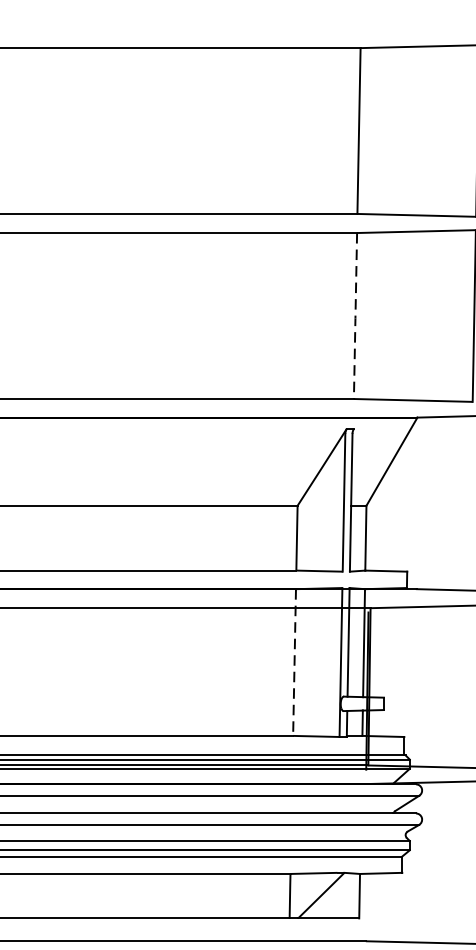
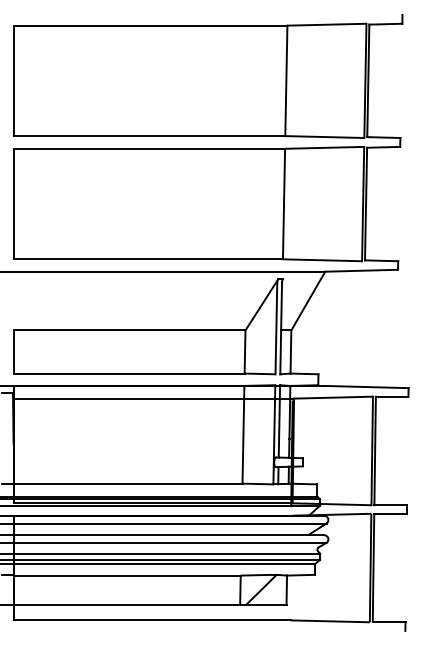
line: (356, 316) -> (284, 204), dashed -> solid
line: (294, 660) -> (243, 433), dashed -> solid

